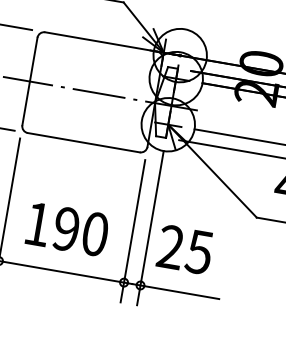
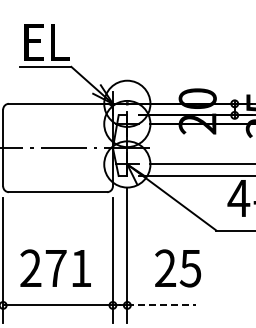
text: (65, 229) -> (55, 268), 190 -> 271
text: (185, 249) -> (178, 268), moved
line: (179, 292) -> (161, 305), solid -> dashed

